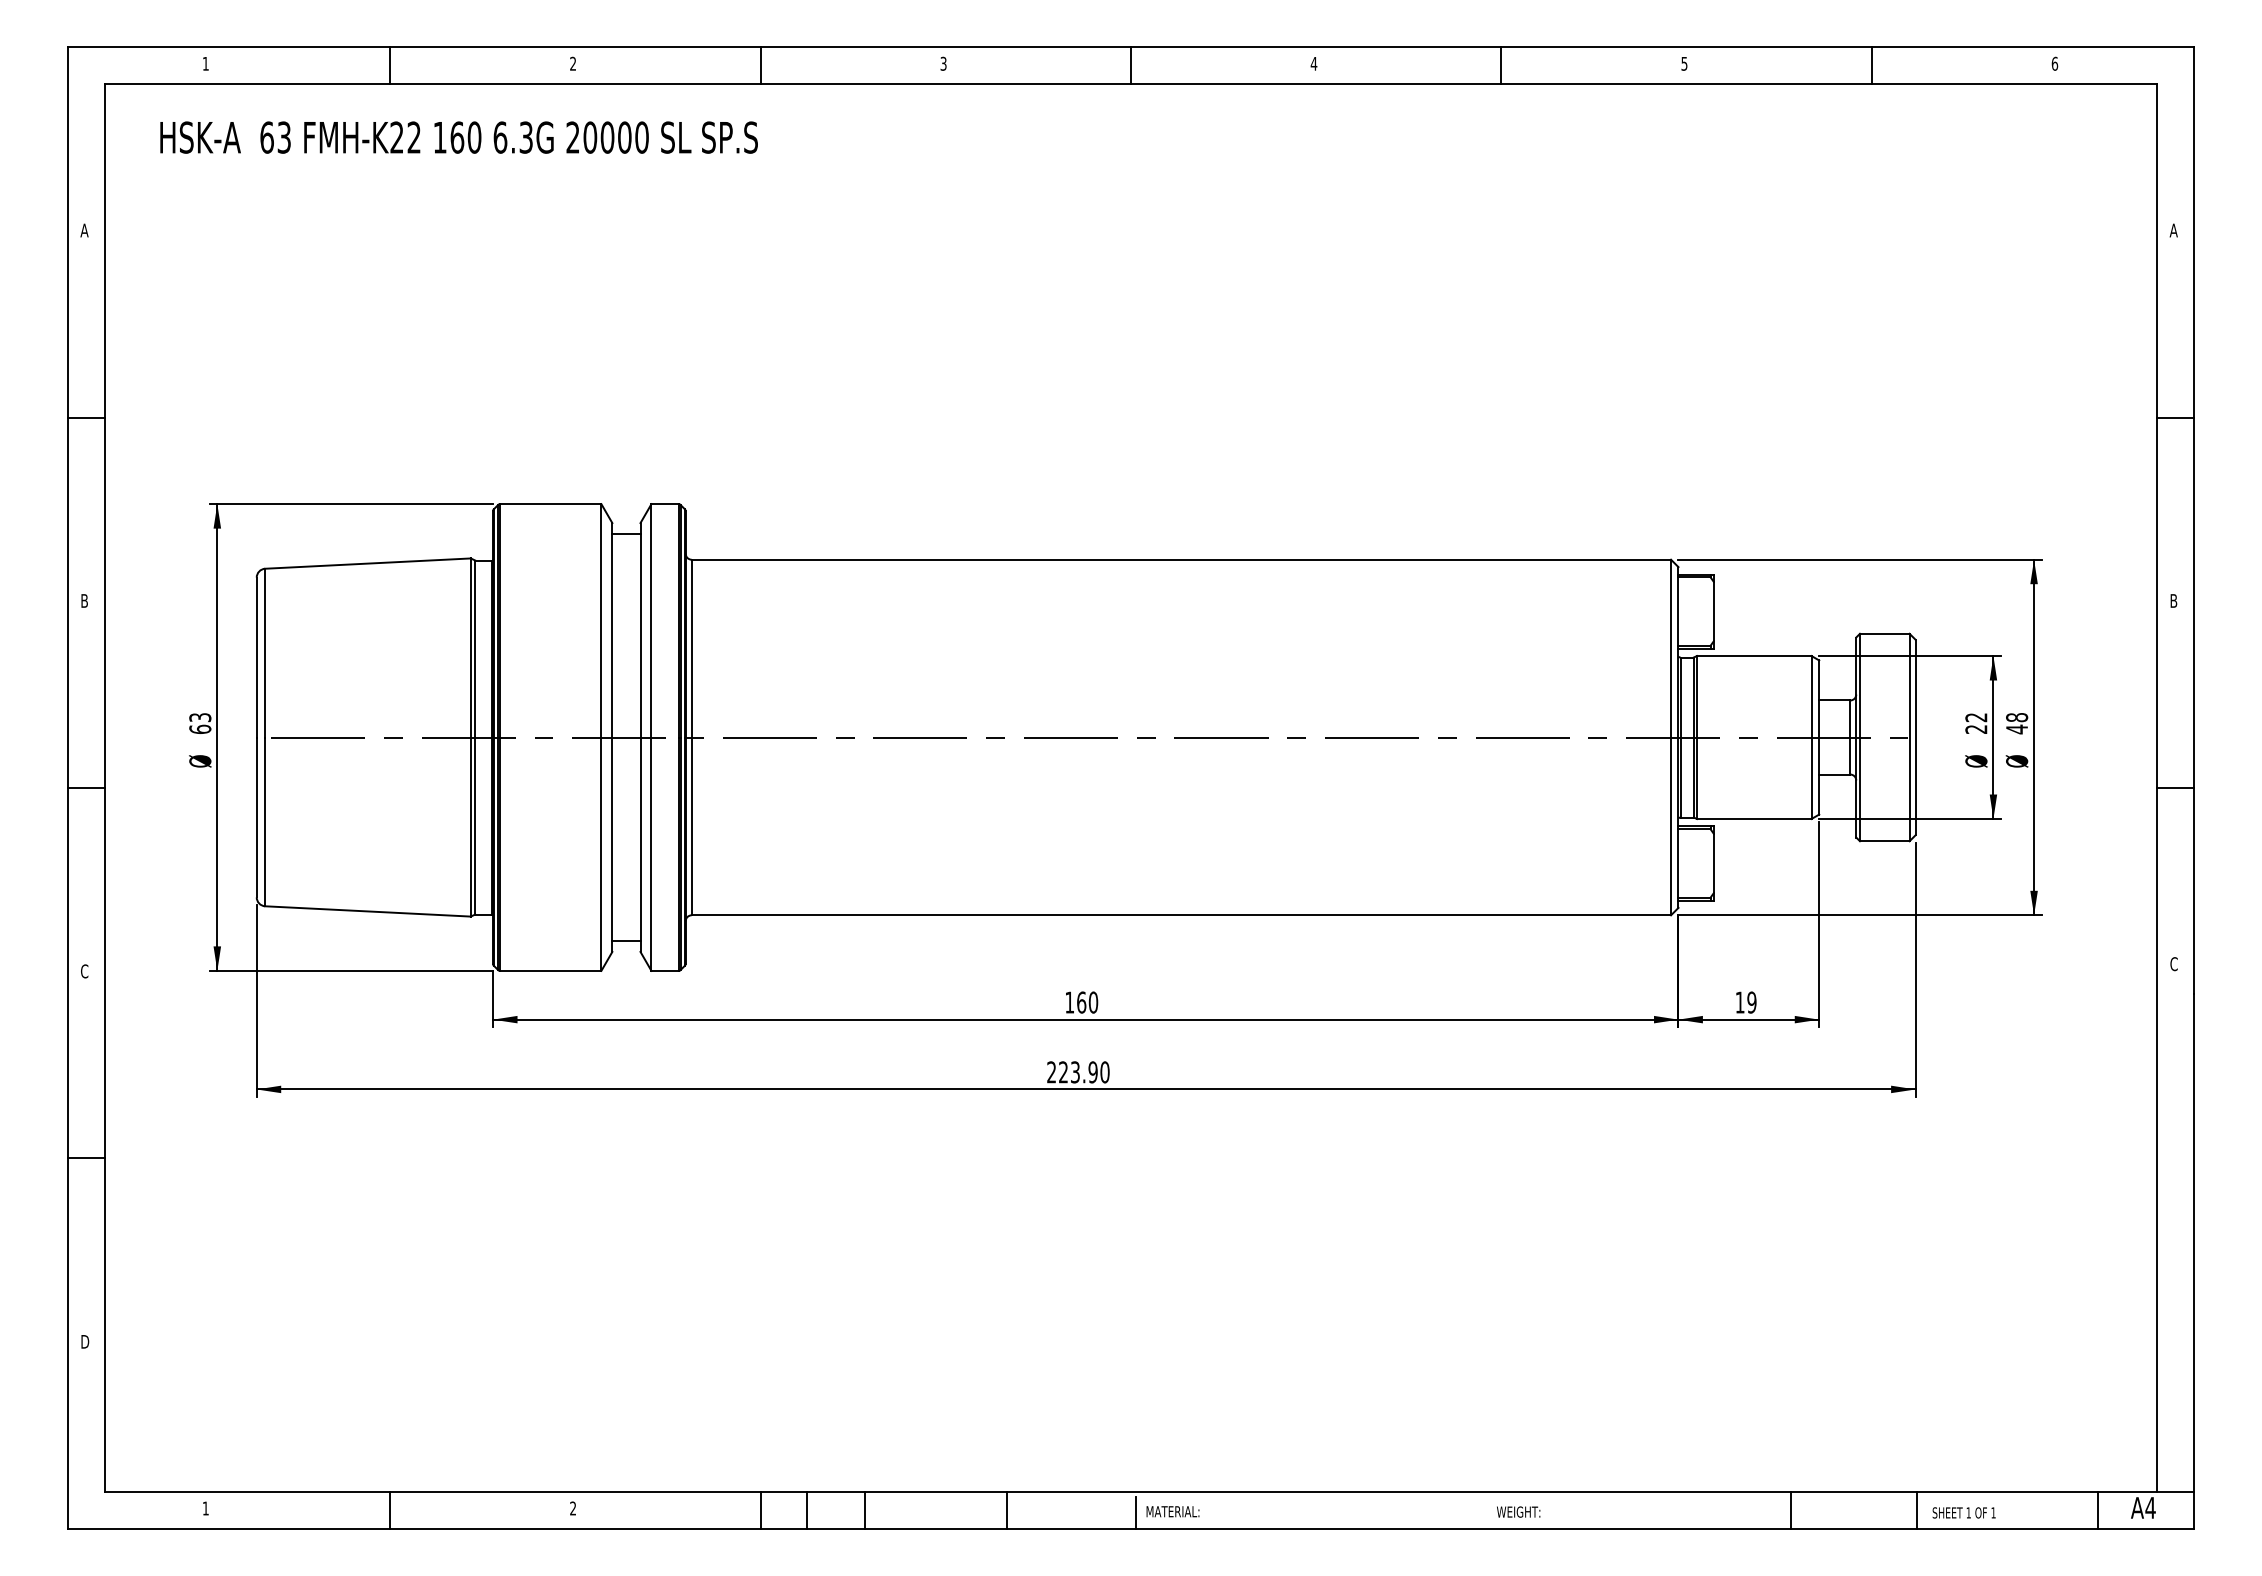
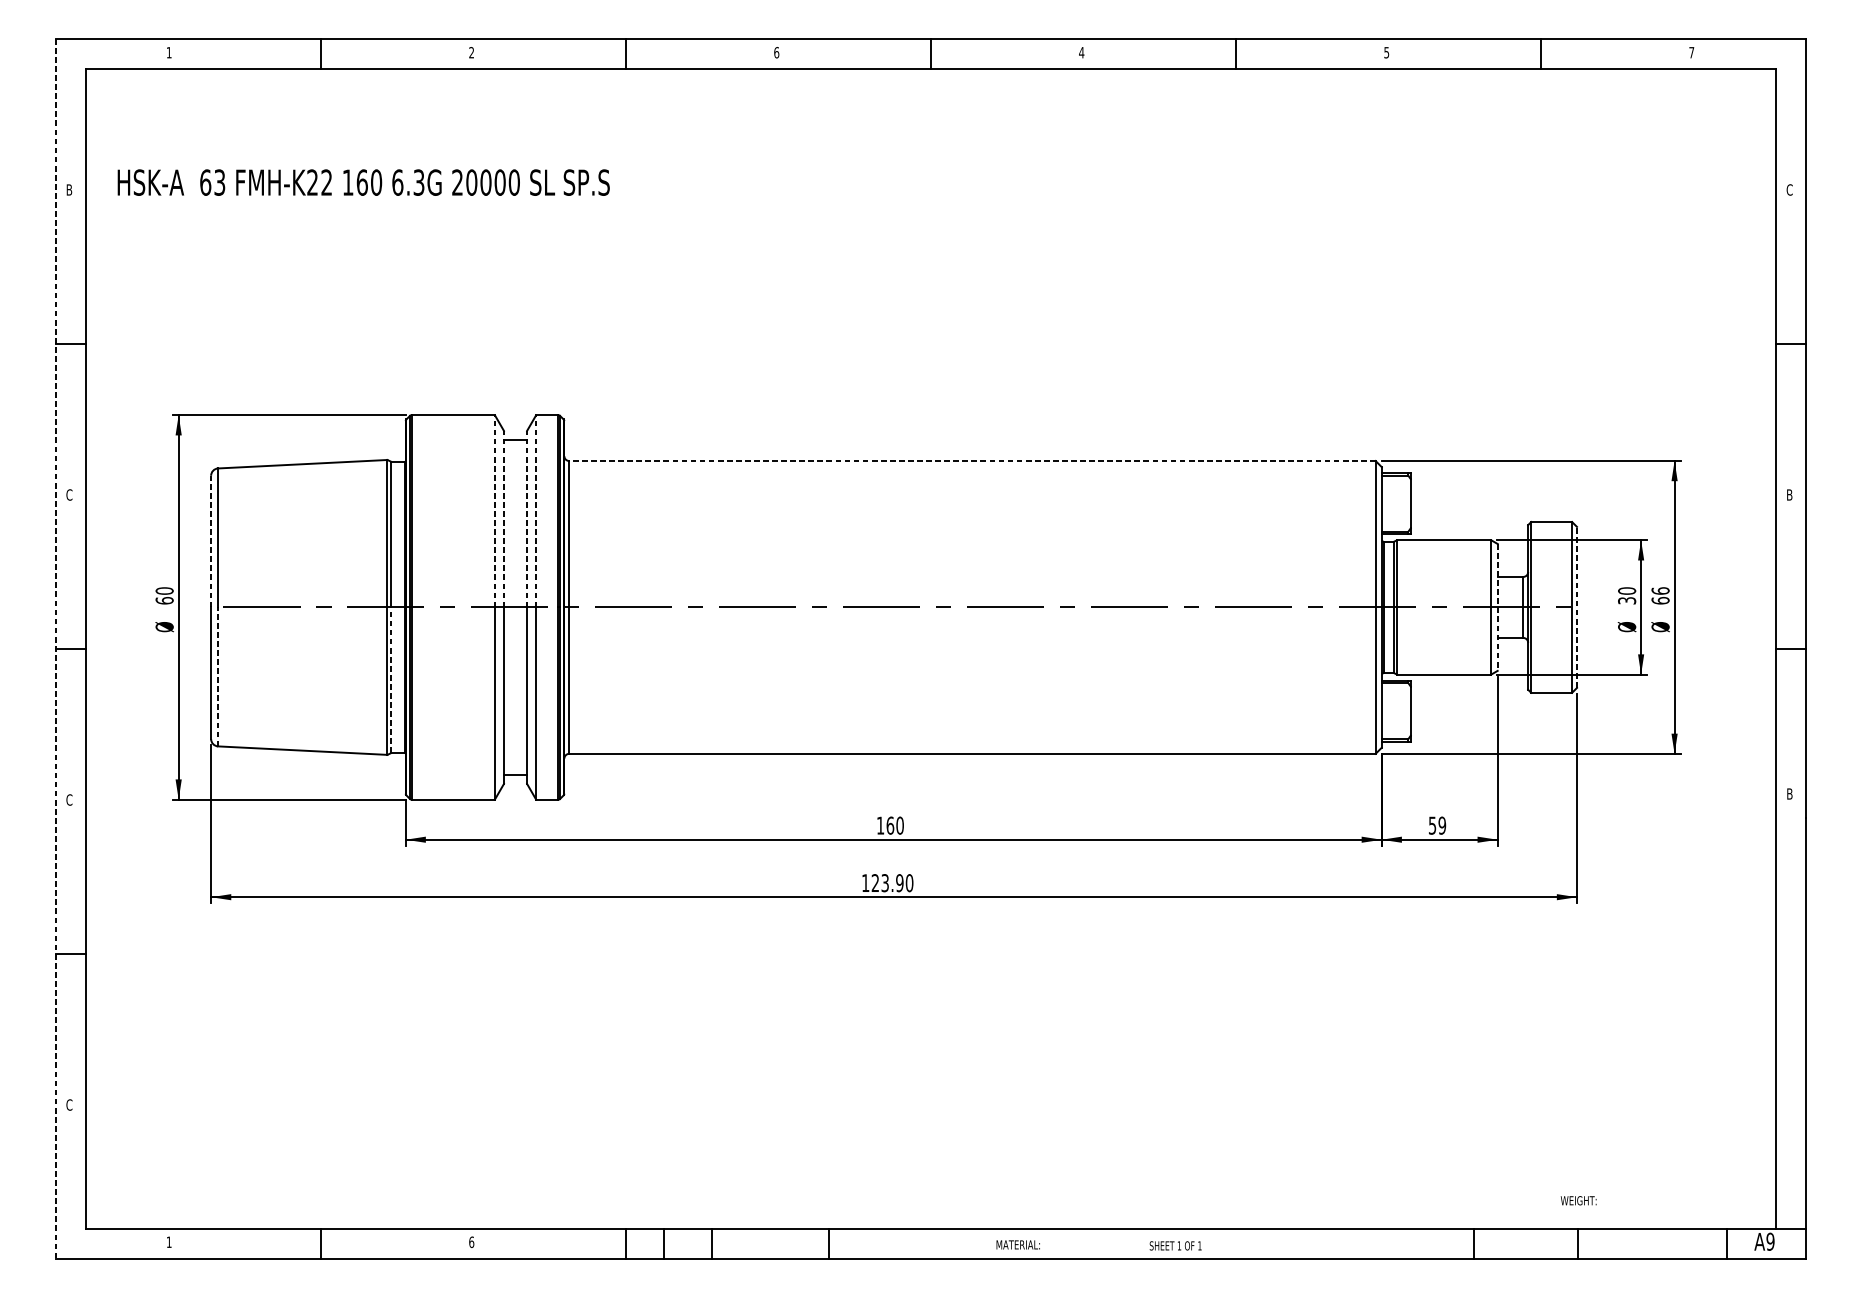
text: (943, 63) -> (776, 52), 3 -> 6
text: (2054, 63) -> (1691, 52), 6 -> 7
text: (458, 137) -> (363, 182), moved
text: (84, 230) -> (69, 189), A -> B
text: (2173, 230) -> (1789, 189), A -> C
line: (1181, 559) -> (972, 460), solid -> dashed
text: (84, 600) -> (69, 494), B -> C
line: (601, 620) -> (495, 511), solid -> dashed
line: (651, 620) -> (536, 511), solid -> dashed
line: (612, 629) -> (504, 518), solid -> dashed
line: (640, 629) -> (527, 518), solid -> dashed
line: (256, 657) -> (210, 541), solid -> dashed
text: (200, 717) -> (164, 590), 63 -> 60
text: (1976, 723) -> (1627, 595), 22 -> 30
text: (2017, 723) -> (1660, 595), 48 -> 66
line: (1915, 737) -> (1576, 607), solid -> dashed
line: (1819, 738) -> (1497, 608), solid -> dashed
line: (67, 787) -> (55, 648), solid -> dashed
line: (265, 821) -> (218, 676), solid -> dashed
line: (475, 825) -> (391, 679), solid -> dashed
text: (2173, 964) -> (1789, 794), C -> B
text: (1739, 1002) -> (1432, 825), 19 -> 59
text: (1051, 1072) -> (865, 883), 223.90 -> 123.90
text: (85, 1341) -> (70, 1104), D -> C
text: (2150, 1507) -> (1770, 1241), A4 -> A9
text: (573, 1508) -> (471, 1242), 2 -> 6
text: (1172, 1511) -> (1017, 1244), moved
text: (1518, 1511) -> (1578, 1200), moved
line: (1136, 1512) -> (935, 1245), removed
text: (1963, 1512) -> (1175, 1245), moved

